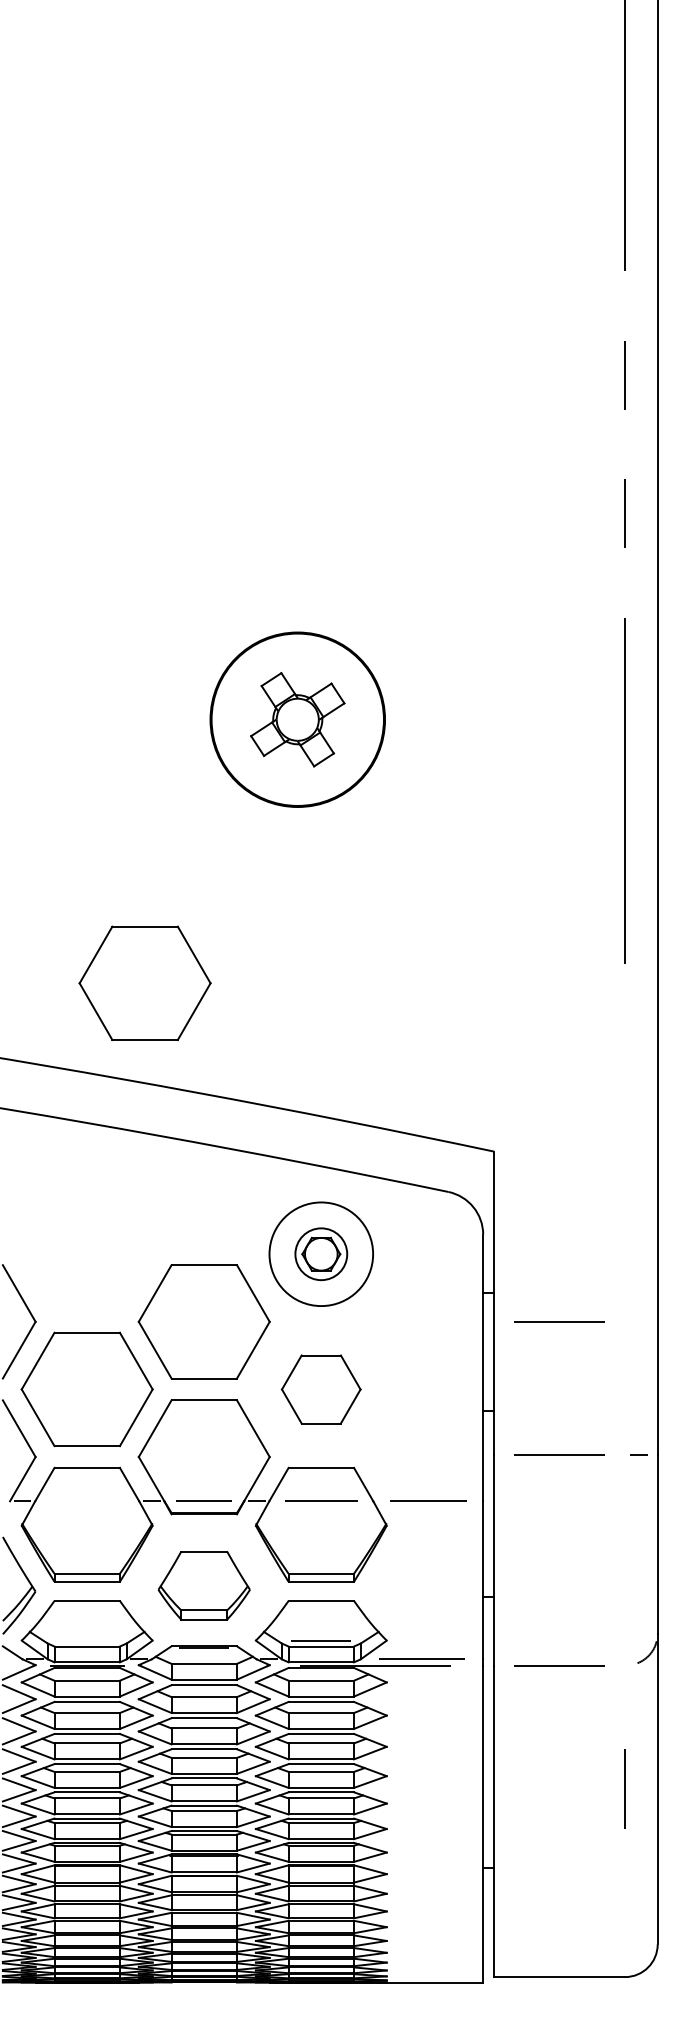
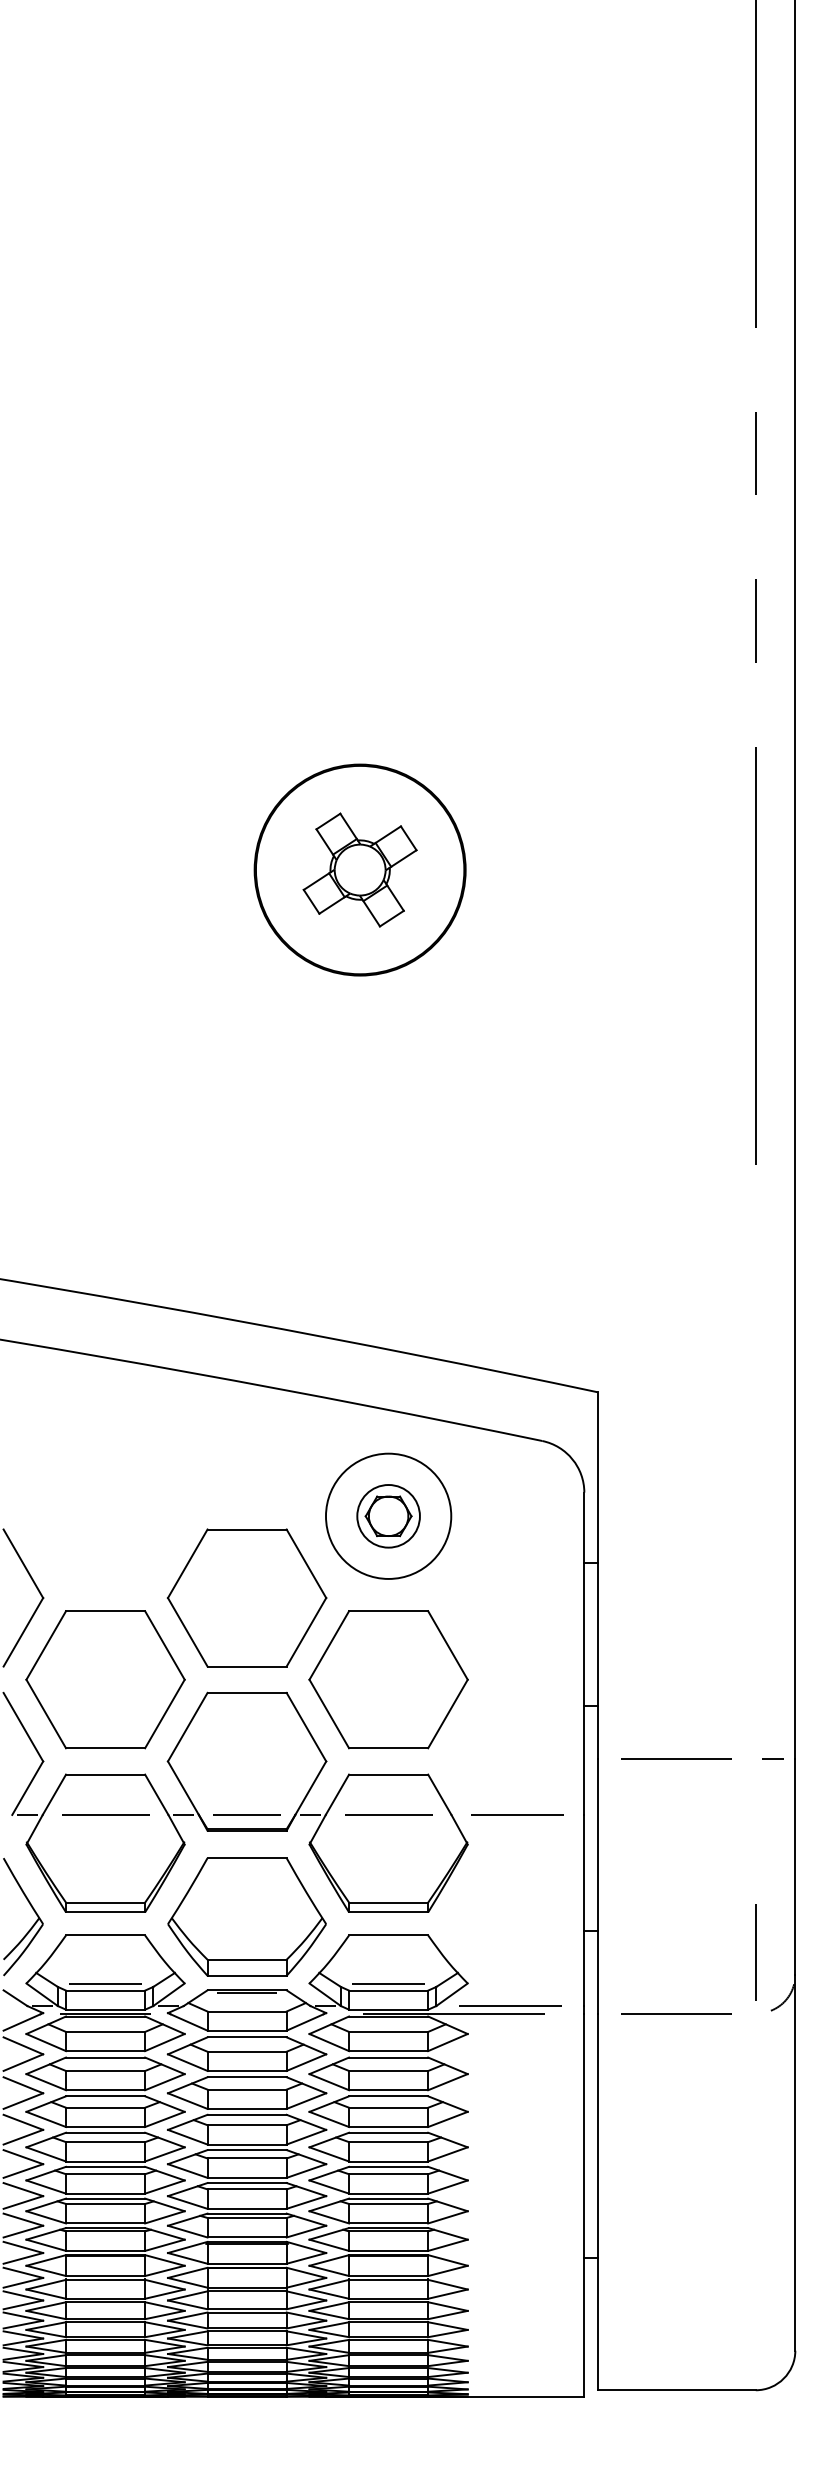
part: (145, 983) -> (175, 1188), removed
line: (559, 1321) -> (676, 1597), removed
part: (321, 1389) -> (388, 1679), size x1.67
line: (87, 1500) -> (105, 1814), added
part: (203, 1585) -> (246, 1916), size x1.43
line: (87, 1641) -> (105, 1984), added
line: (624, 1788) -> (755, 1952), moved

